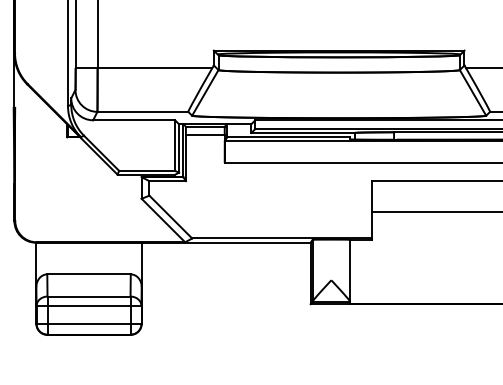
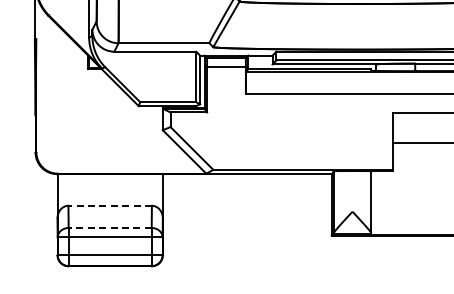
line: (89, 274) -> (110, 205), solid -> dashed
line: (89, 296) -> (110, 227), solid -> dashed

